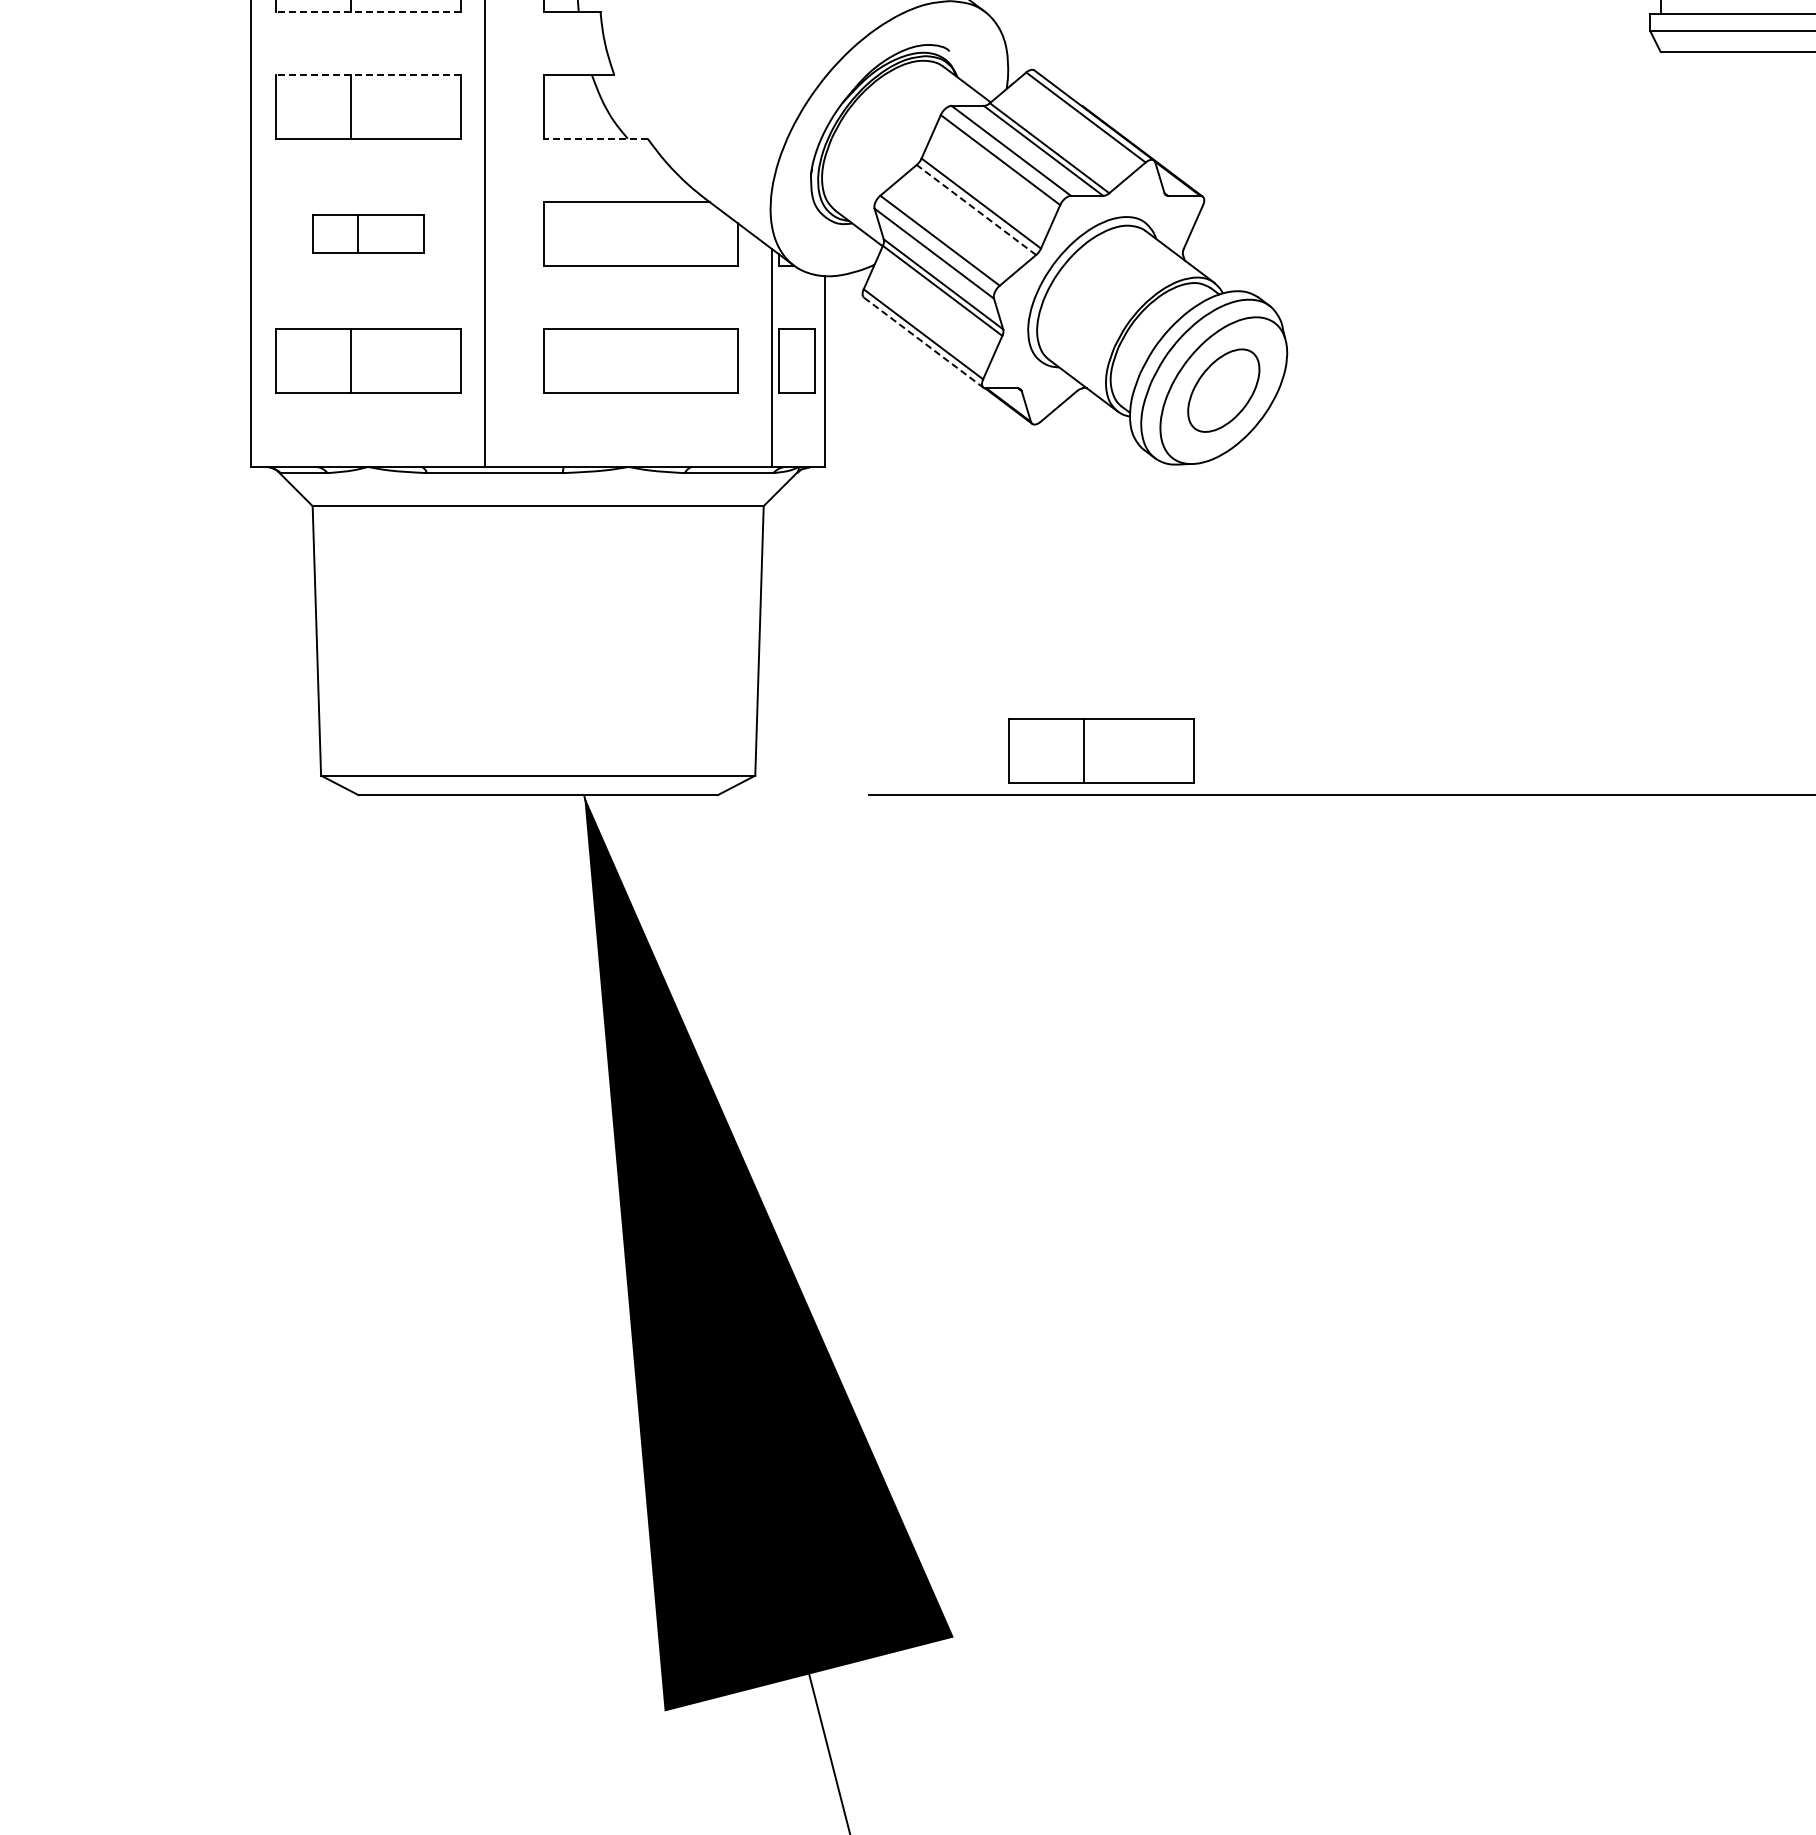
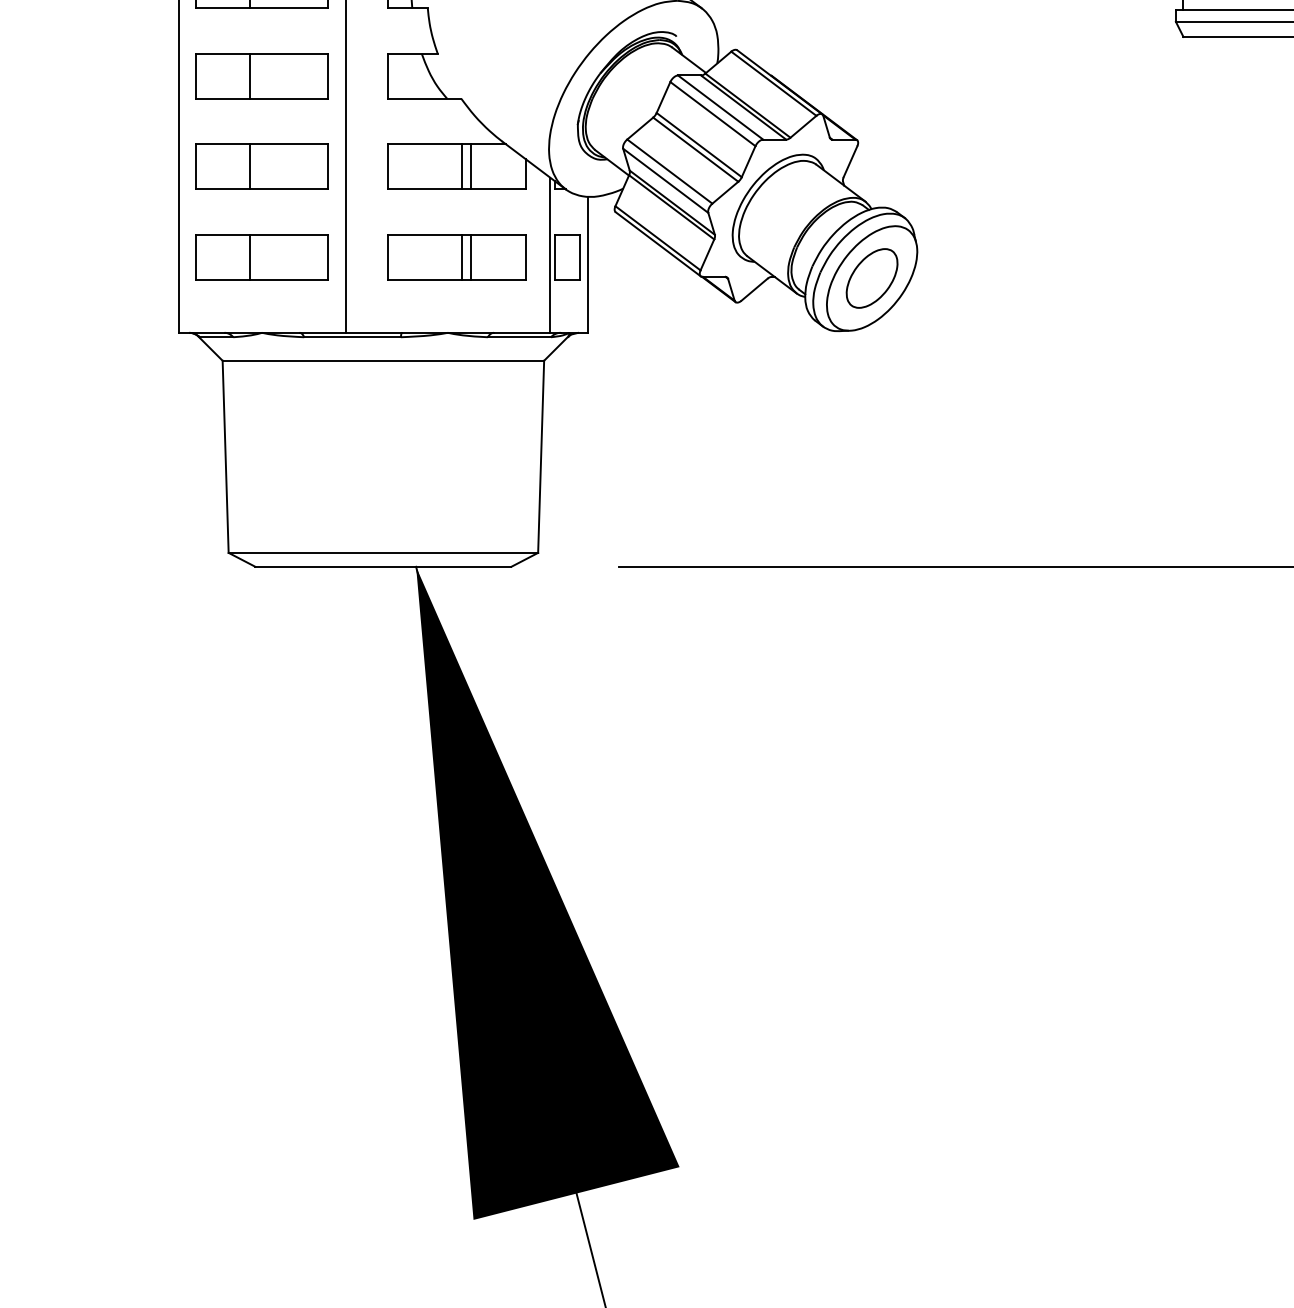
line: (367, 11) -> (261, 8), dashed -> solid
line: (367, 75) -> (261, 53), dashed -> solid
line: (595, 138) -> (424, 98), dashed -> solid
line: (976, 210) -> (695, 150), dashed -> solid
part: (368, 233) -> (262, 166), size x1.67
line: (647, 233) -> (461, 166), added
line: (661, 233) -> (471, 166), added
line: (923, 342) -> (658, 244), dashed -> solid
line: (647, 360) -> (461, 256), added
line: (661, 360) -> (471, 256), added
part: (1101, 750) -> (784, 534), removed

